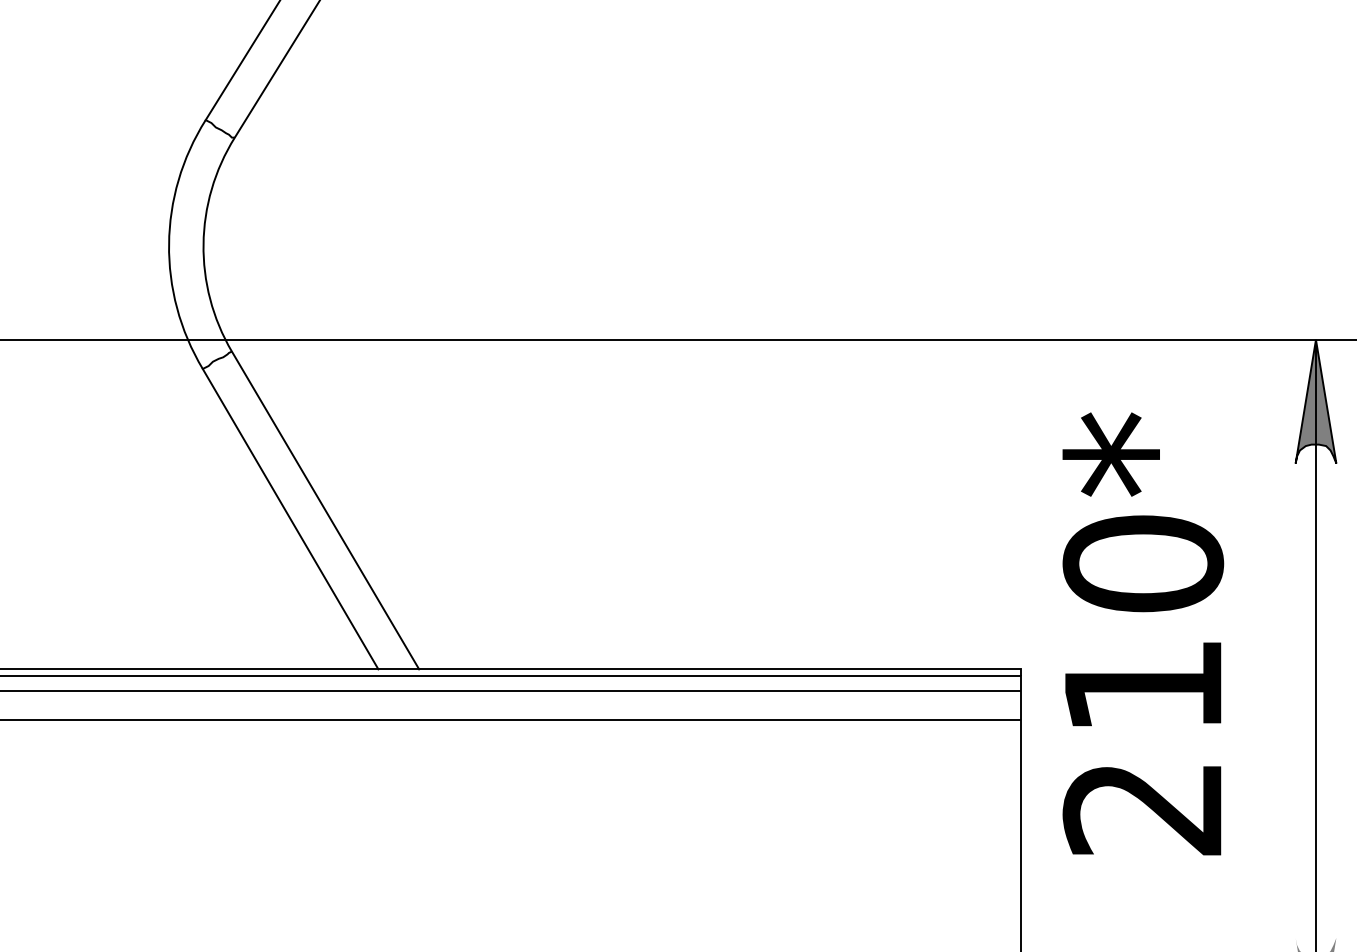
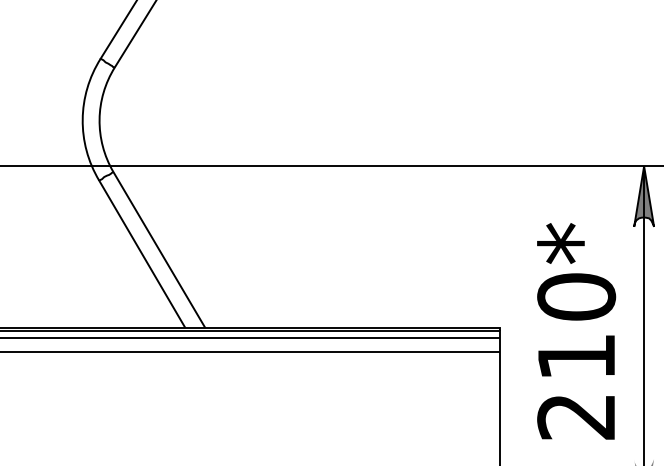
text: (1143, 634) -> (576, 331), moved

